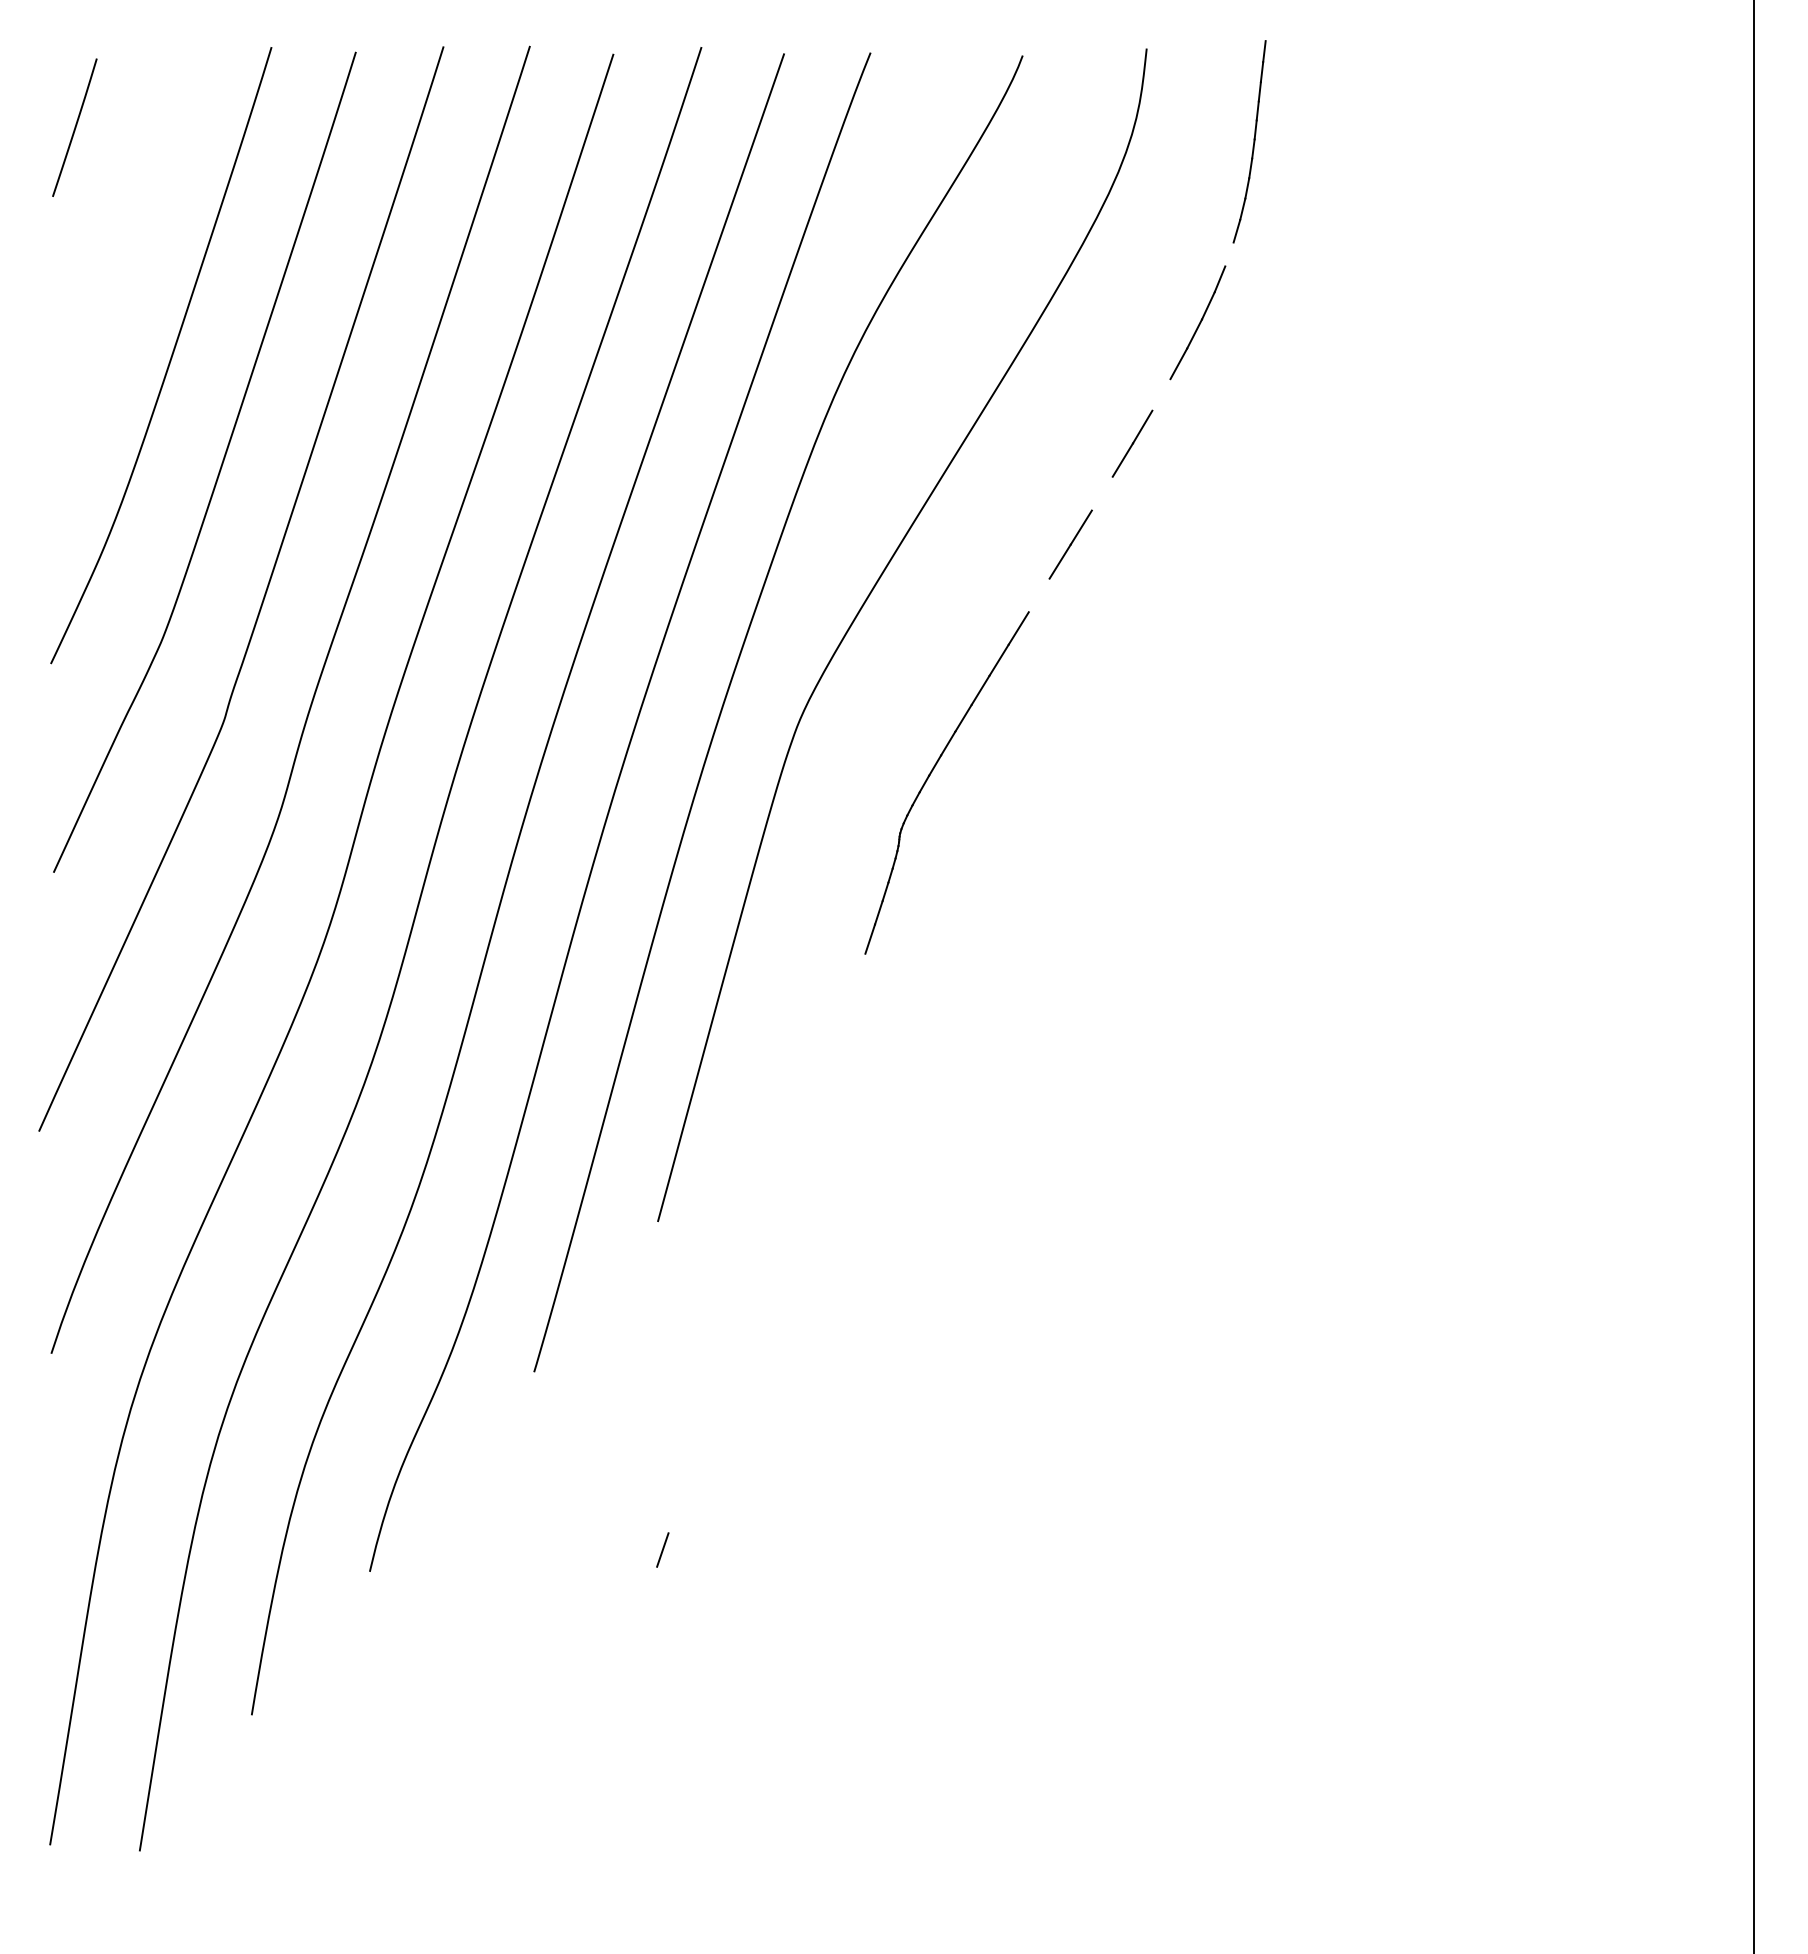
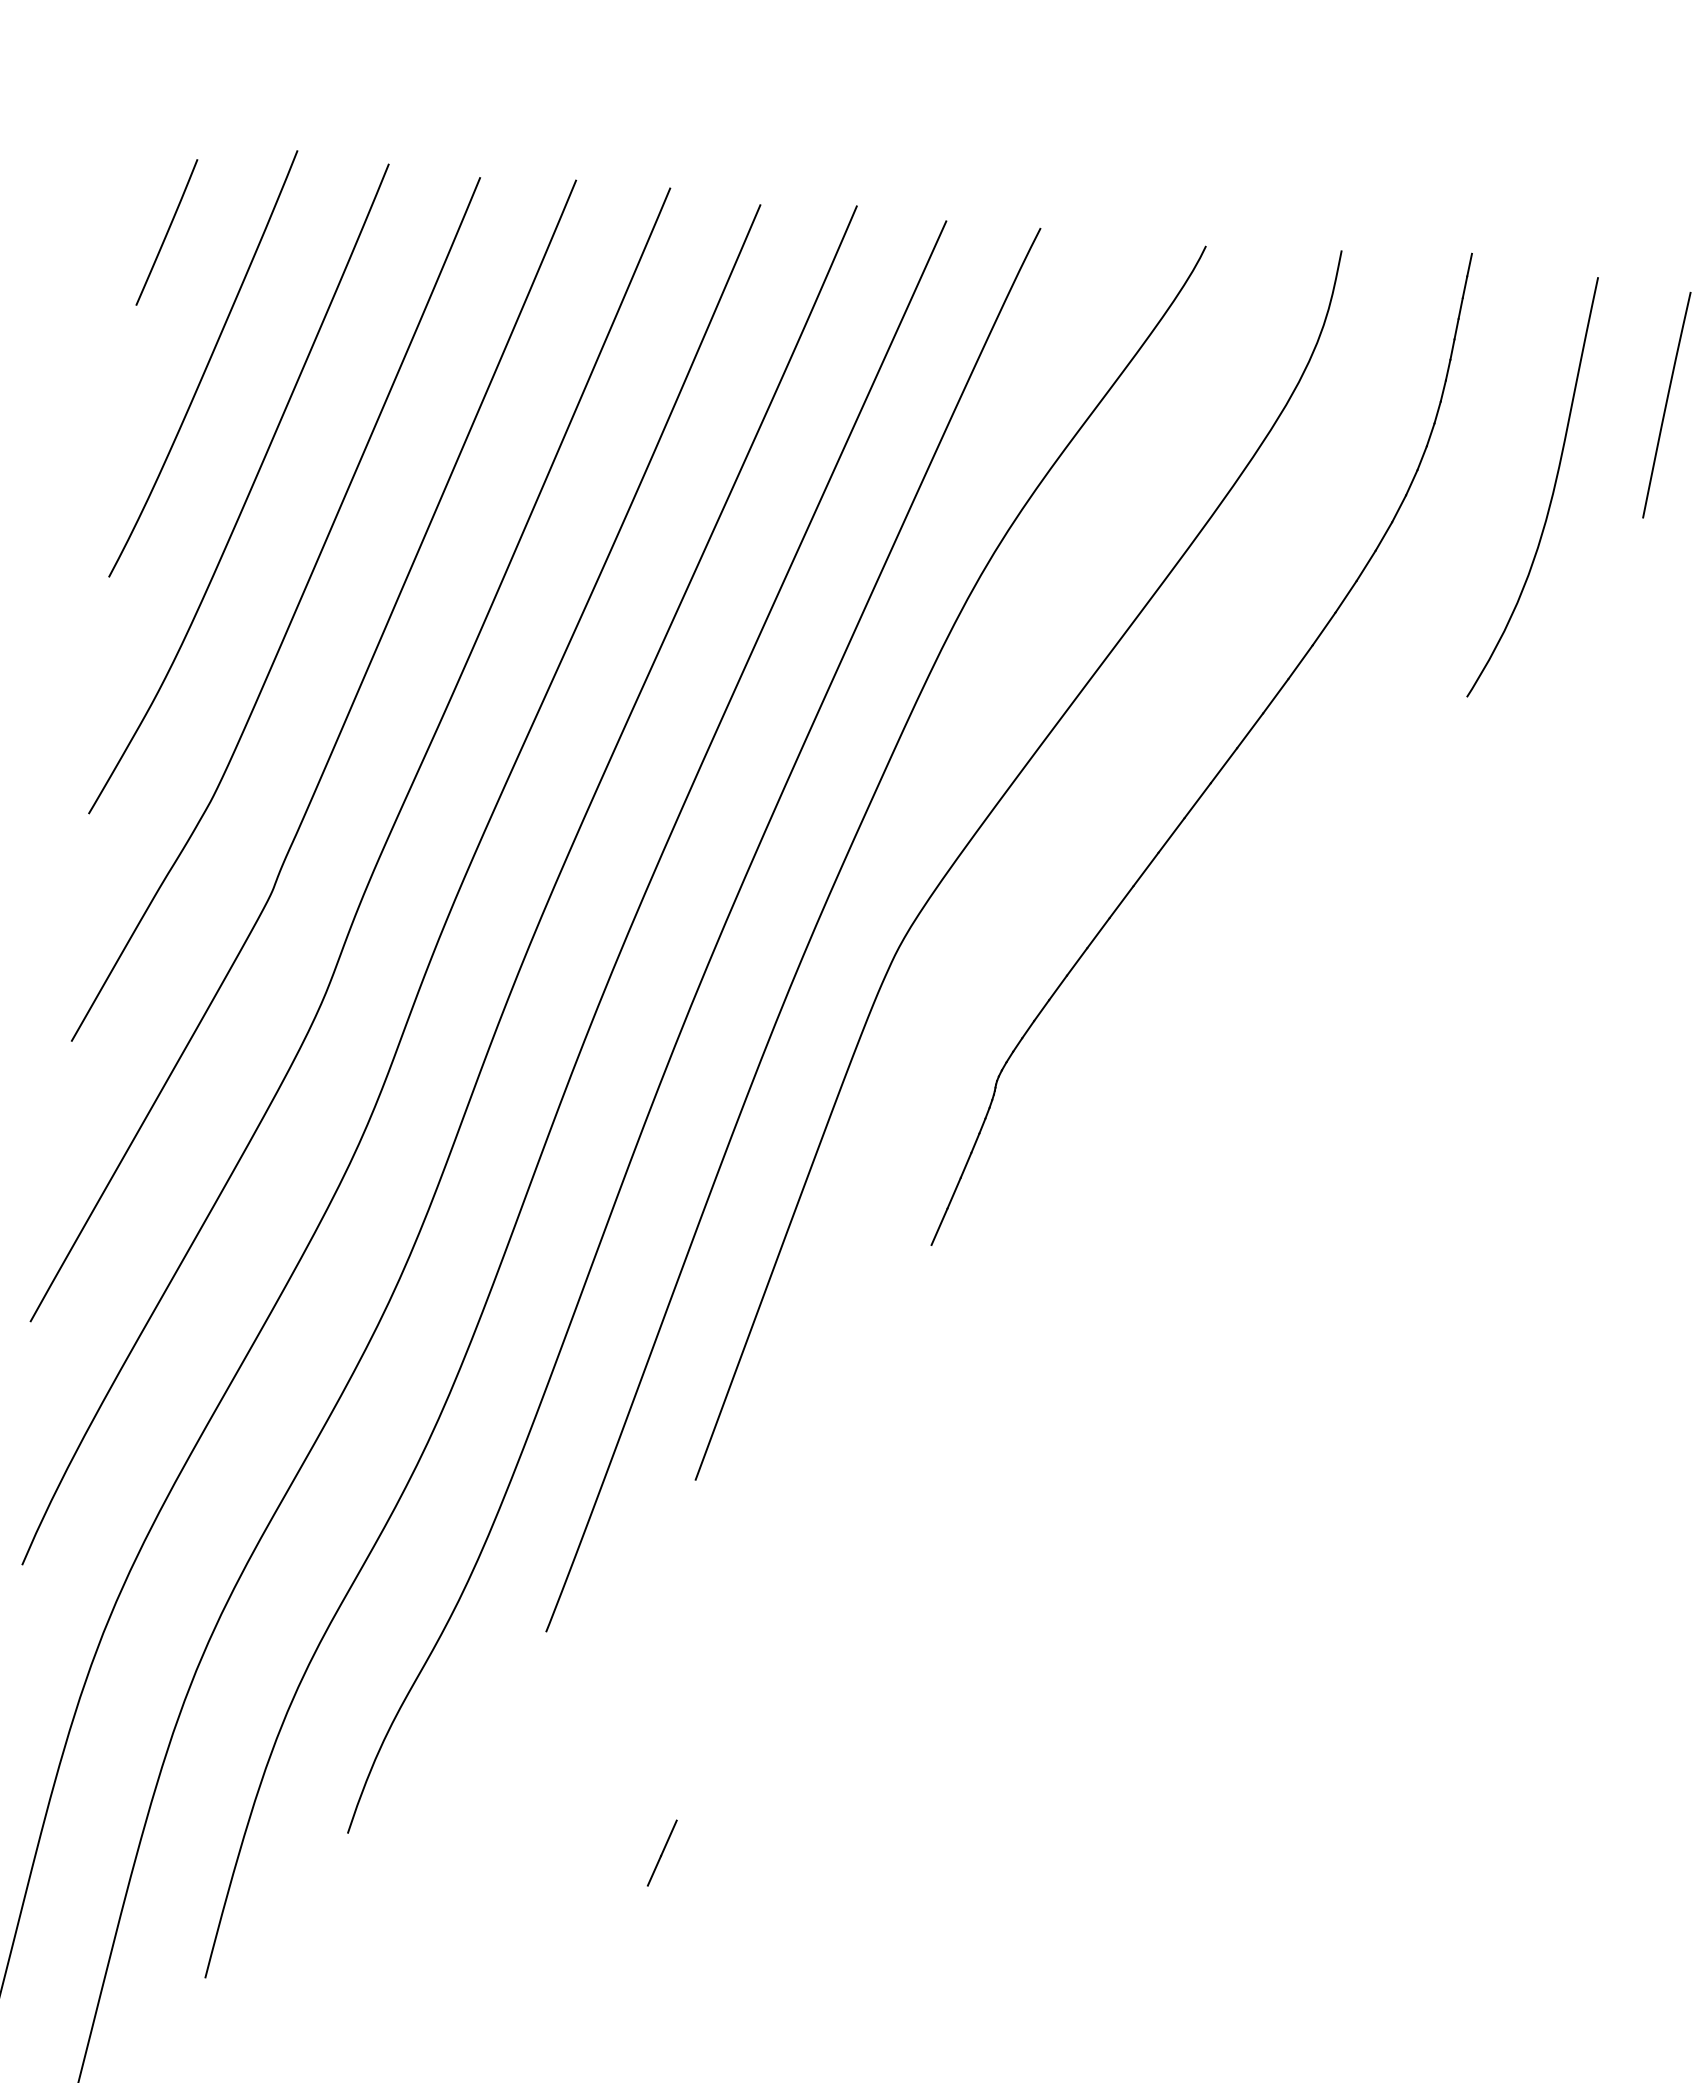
line: (1455, 163) -> (1666, 405), added
curve: (121, 245) -> (206, 365), added
line: (1229, 254) -> (1411, 482), added
curve: (1357, 254) -> (1551, 495), added
line: (1161, 394) -> (1324, 628), added
line: (1101, 493) -> (1249, 730), added
line: (1038, 595) -> (1170, 835), added
line: (859, 970) -> (939, 1226), added
line: (652, 1580) -> (654, 1870), added

